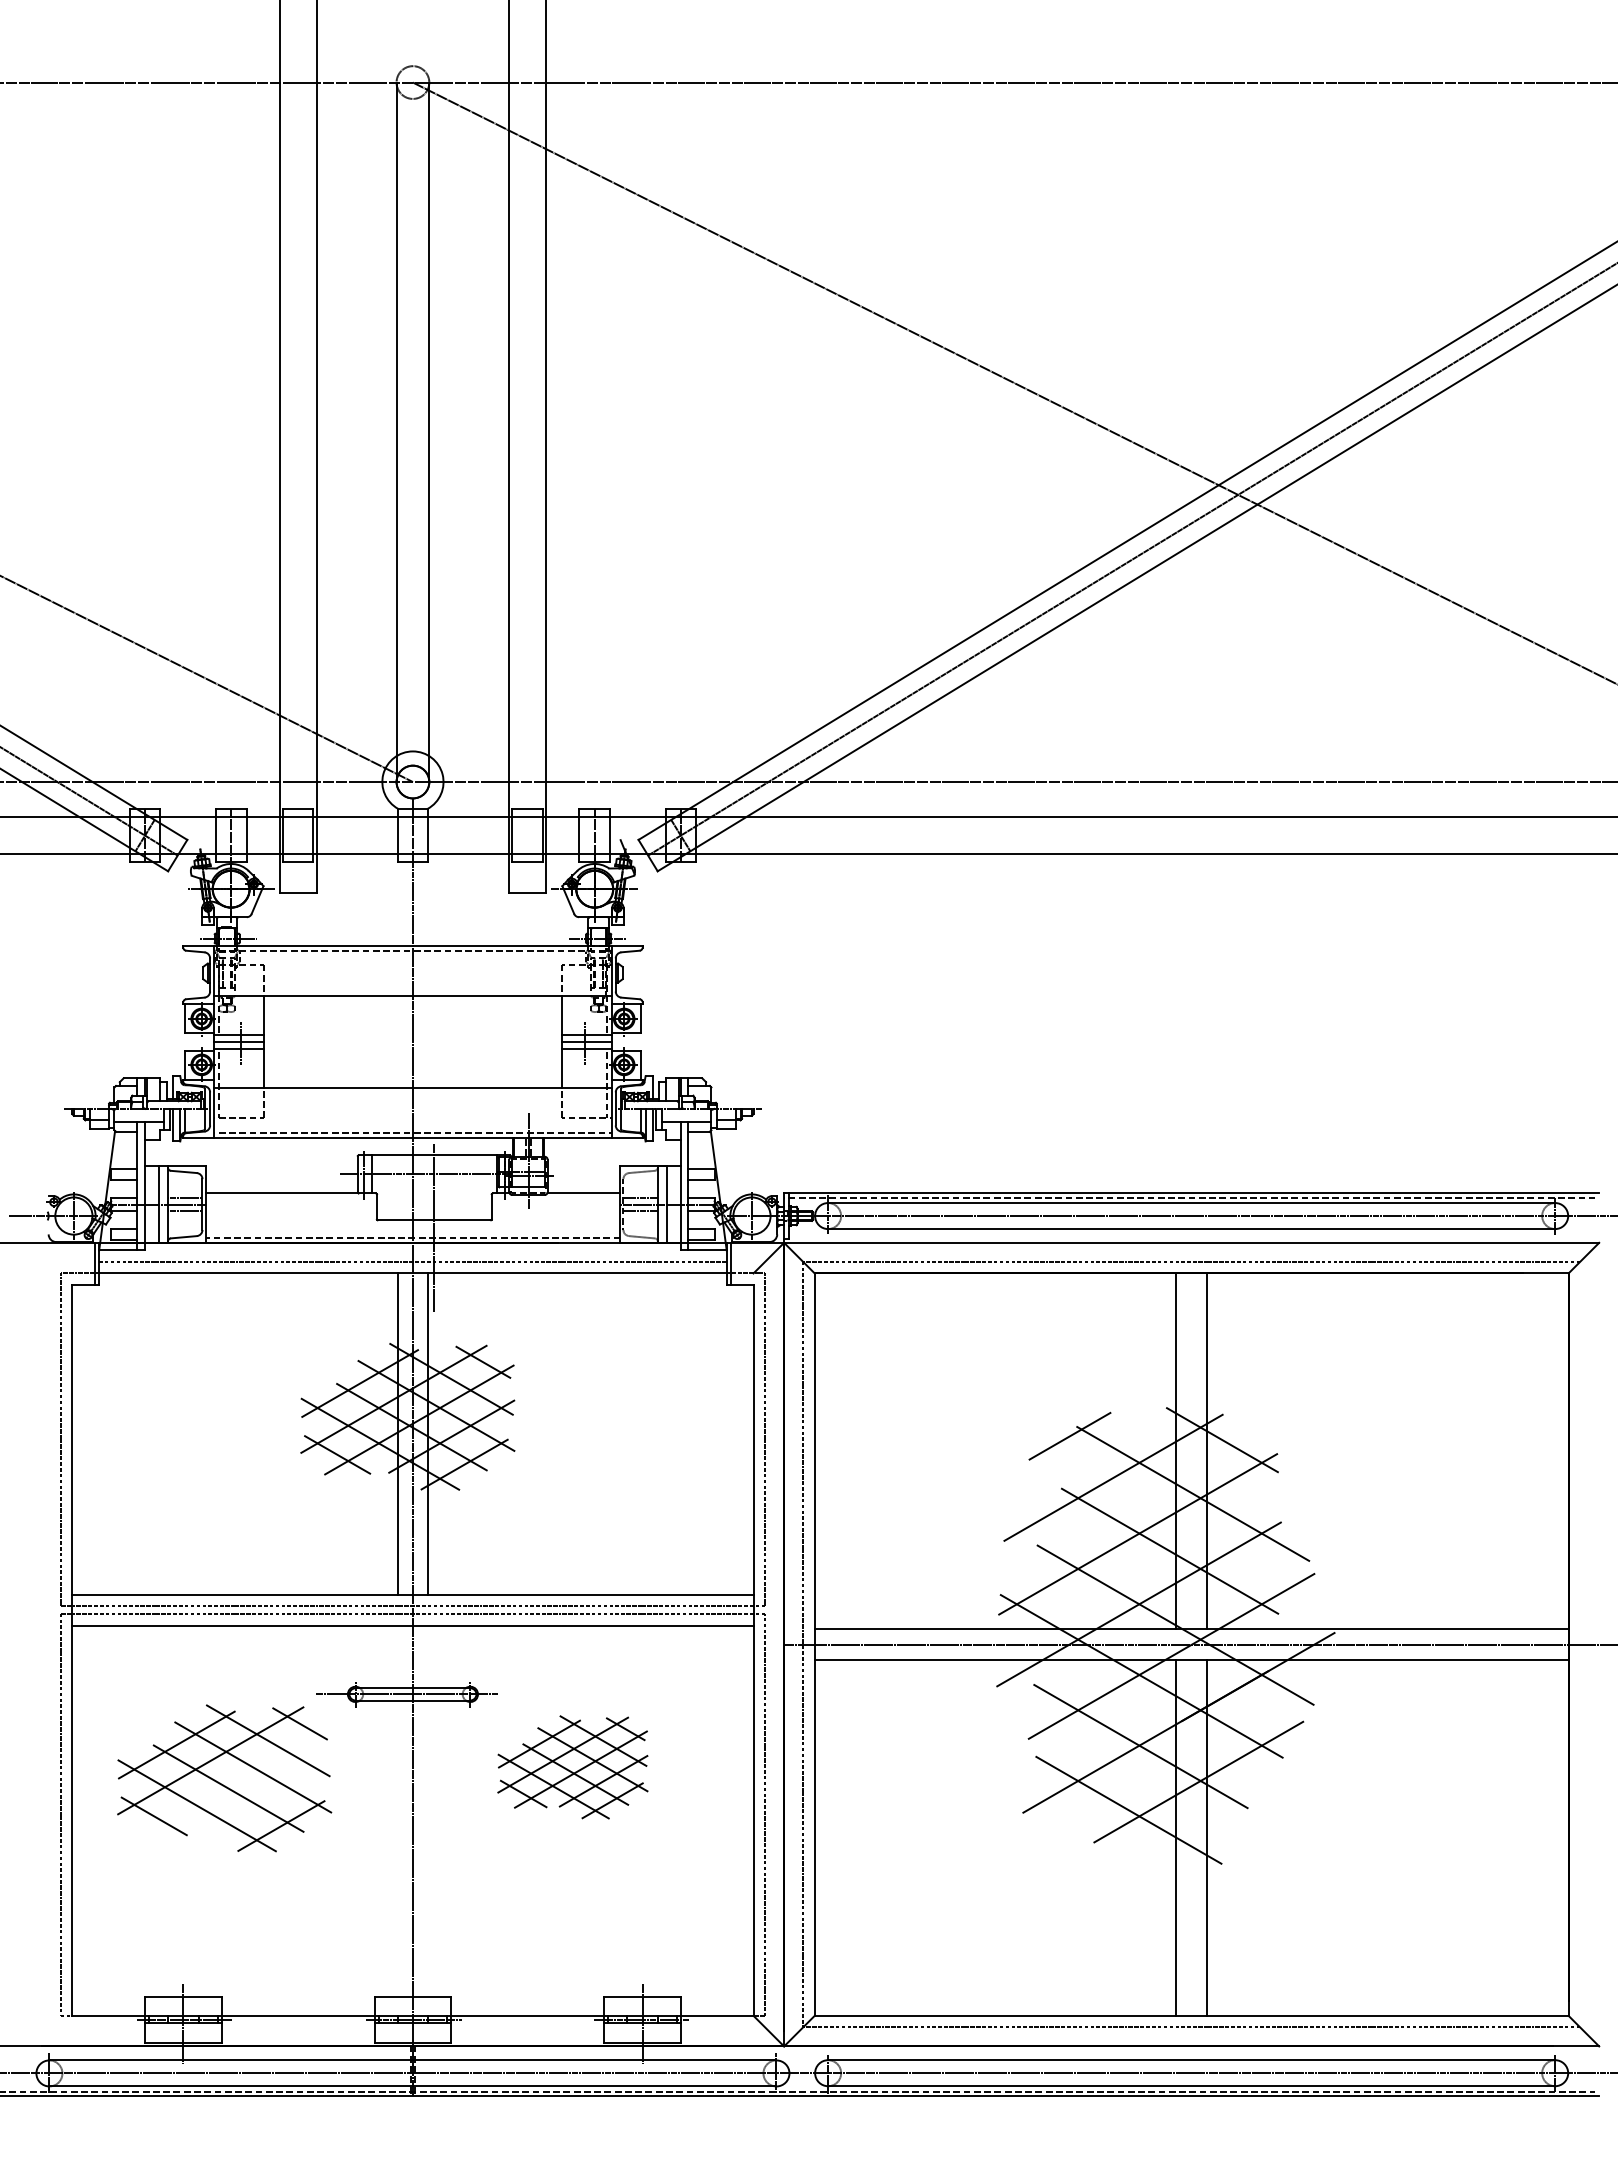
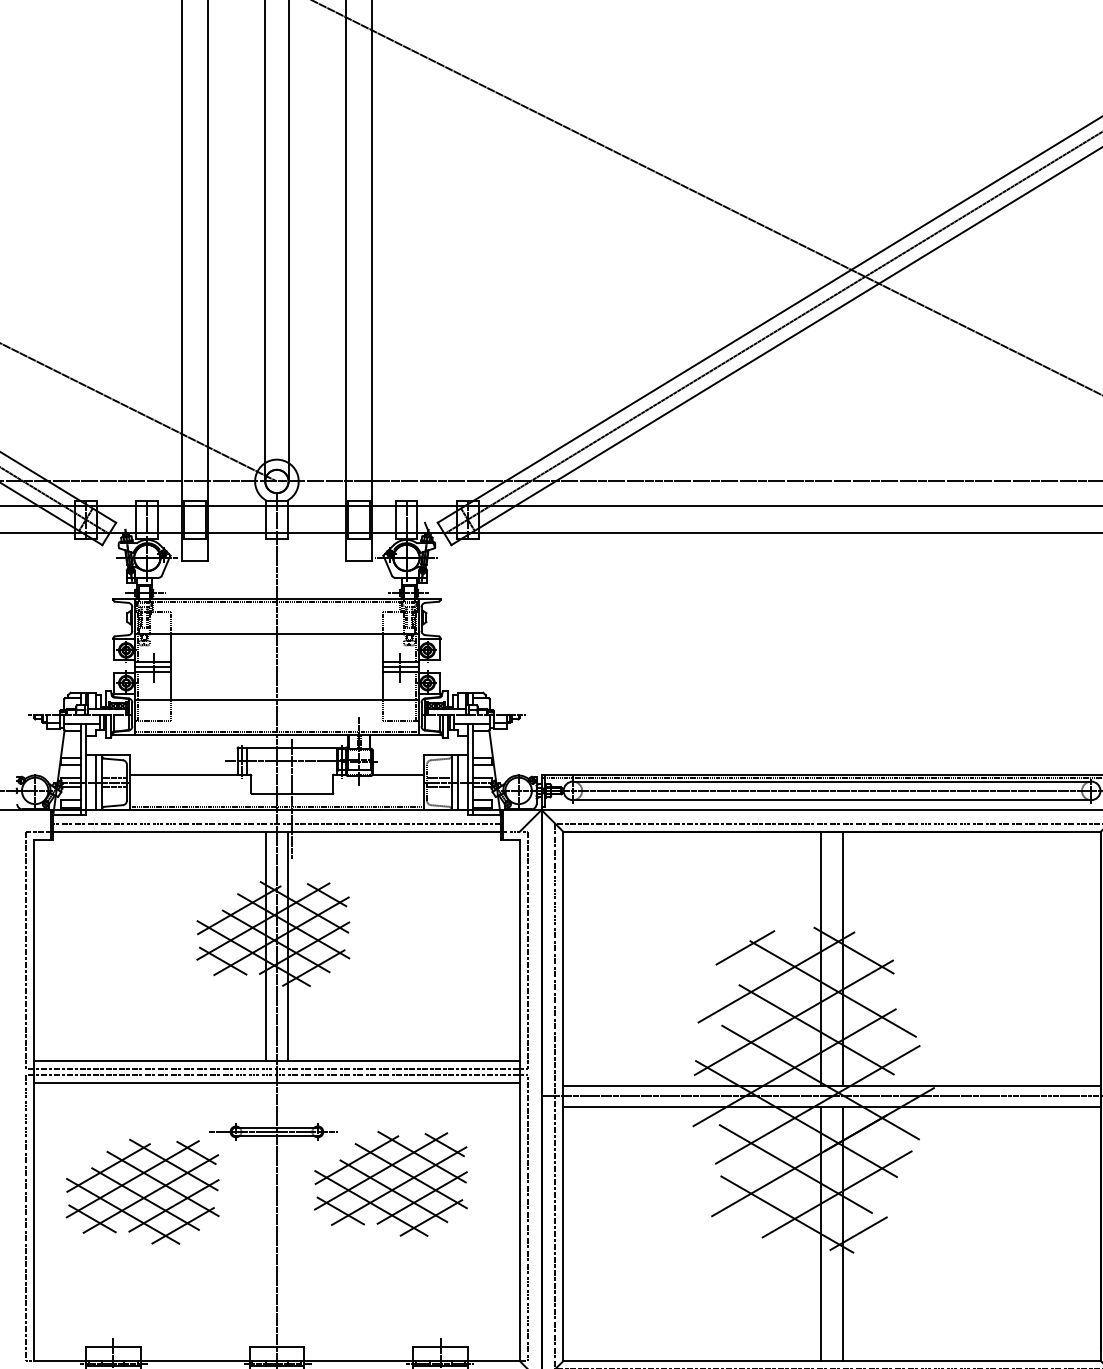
part: (572, 1767) -> (390, 1184), size x1.43
line: (235, 1781) -> (150, 1194), added
line: (268, 1798) -> (173, 1206), added
line: (1228, 1836) -> (858, 1233), added

